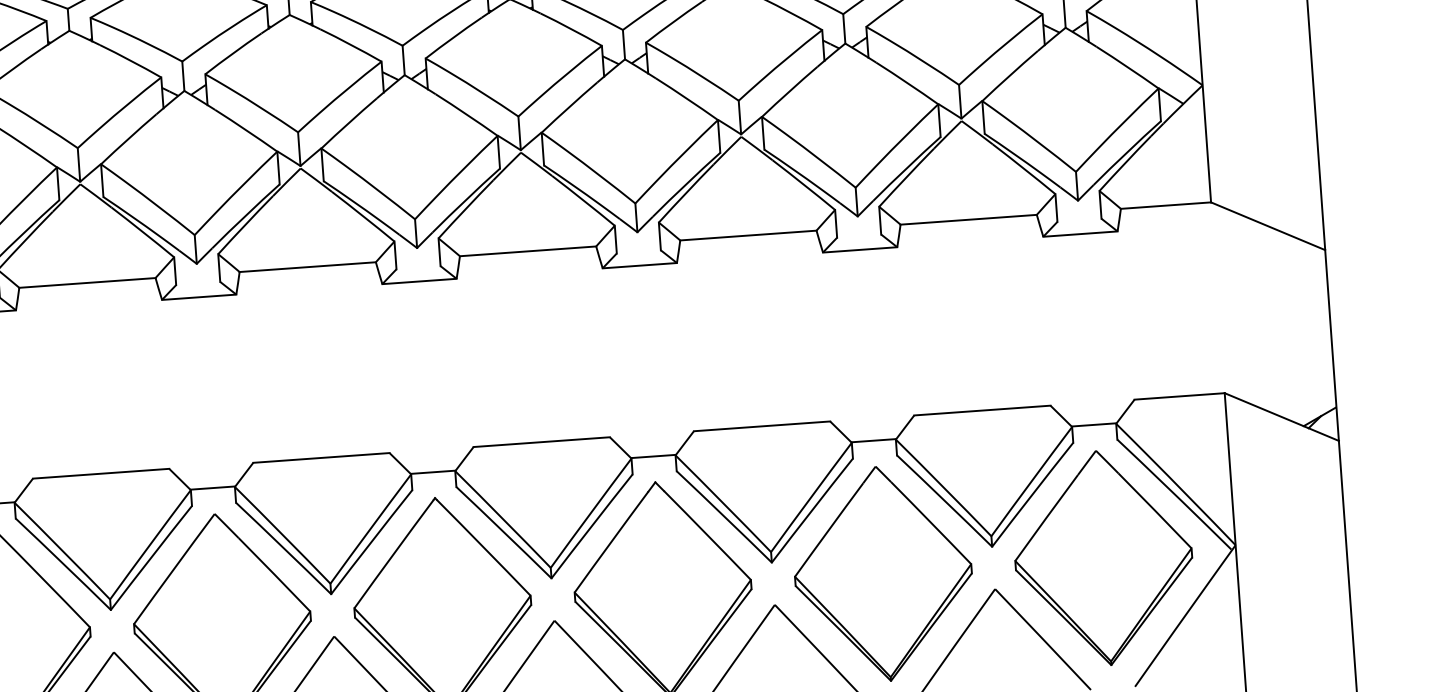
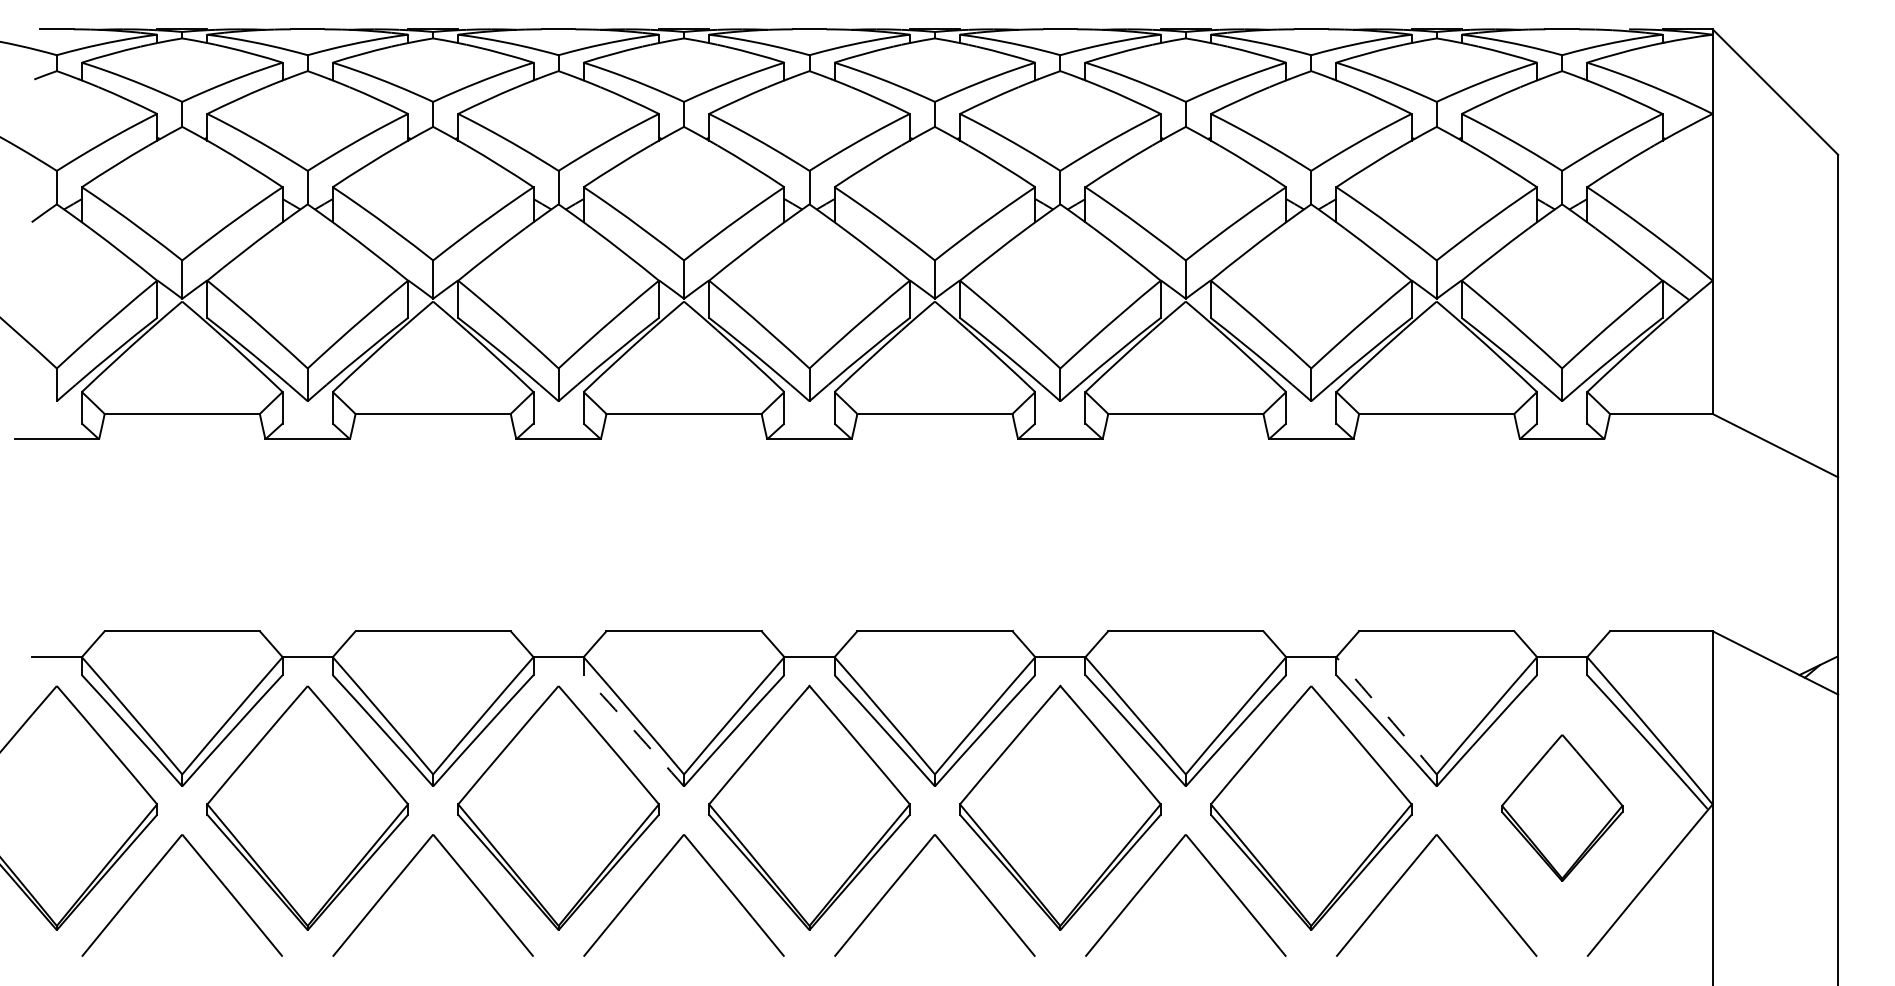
arc: (943, 487) -> (1386, 715), solid -> dashed
arc: (284, 548) -> (634, 730), solid -> dashed
part: (1103, 557) -> (1562, 807), size x0.6

